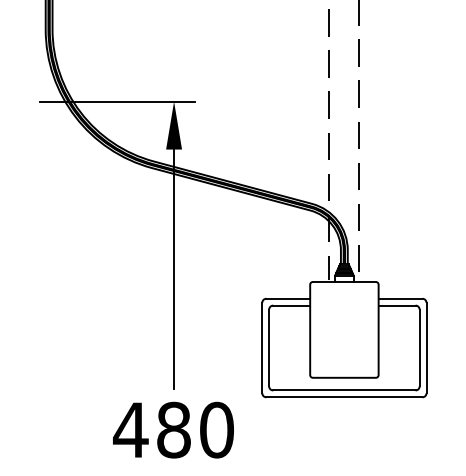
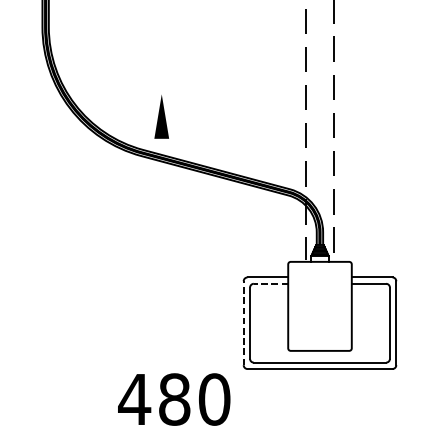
line: (116, 101) -> (108, 94), removed
line: (174, 269) -> (162, 250), removed
line: (291, 305) -> (270, 283), solid -> dashed
line: (262, 347) -> (243, 322), solid -> dashed
text: (173, 429) -> (174, 398), moved

